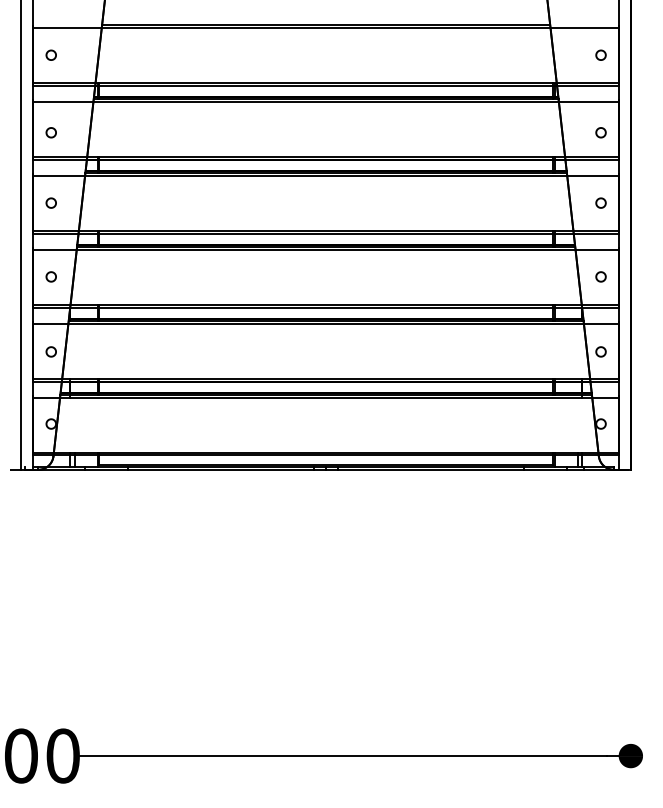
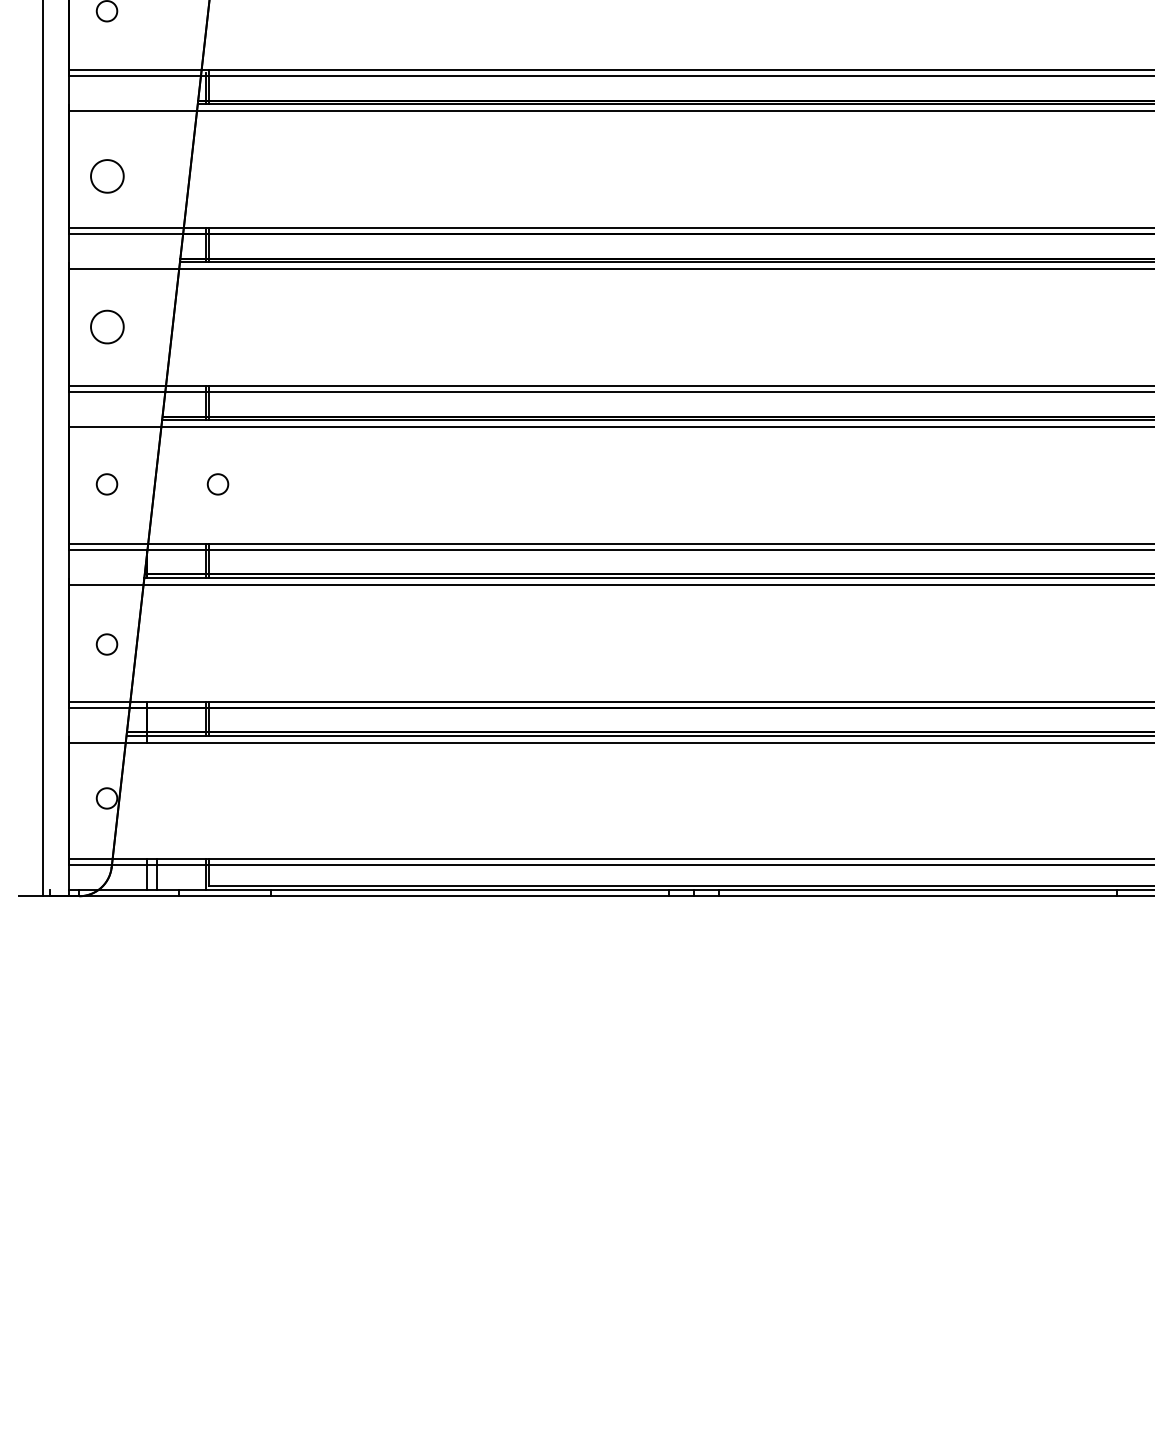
part: (50, 132) -> (105, 176), size x1.6
part: (50, 202) -> (105, 325), size x1.6
part: (102, 276) -> (216, 483), added

